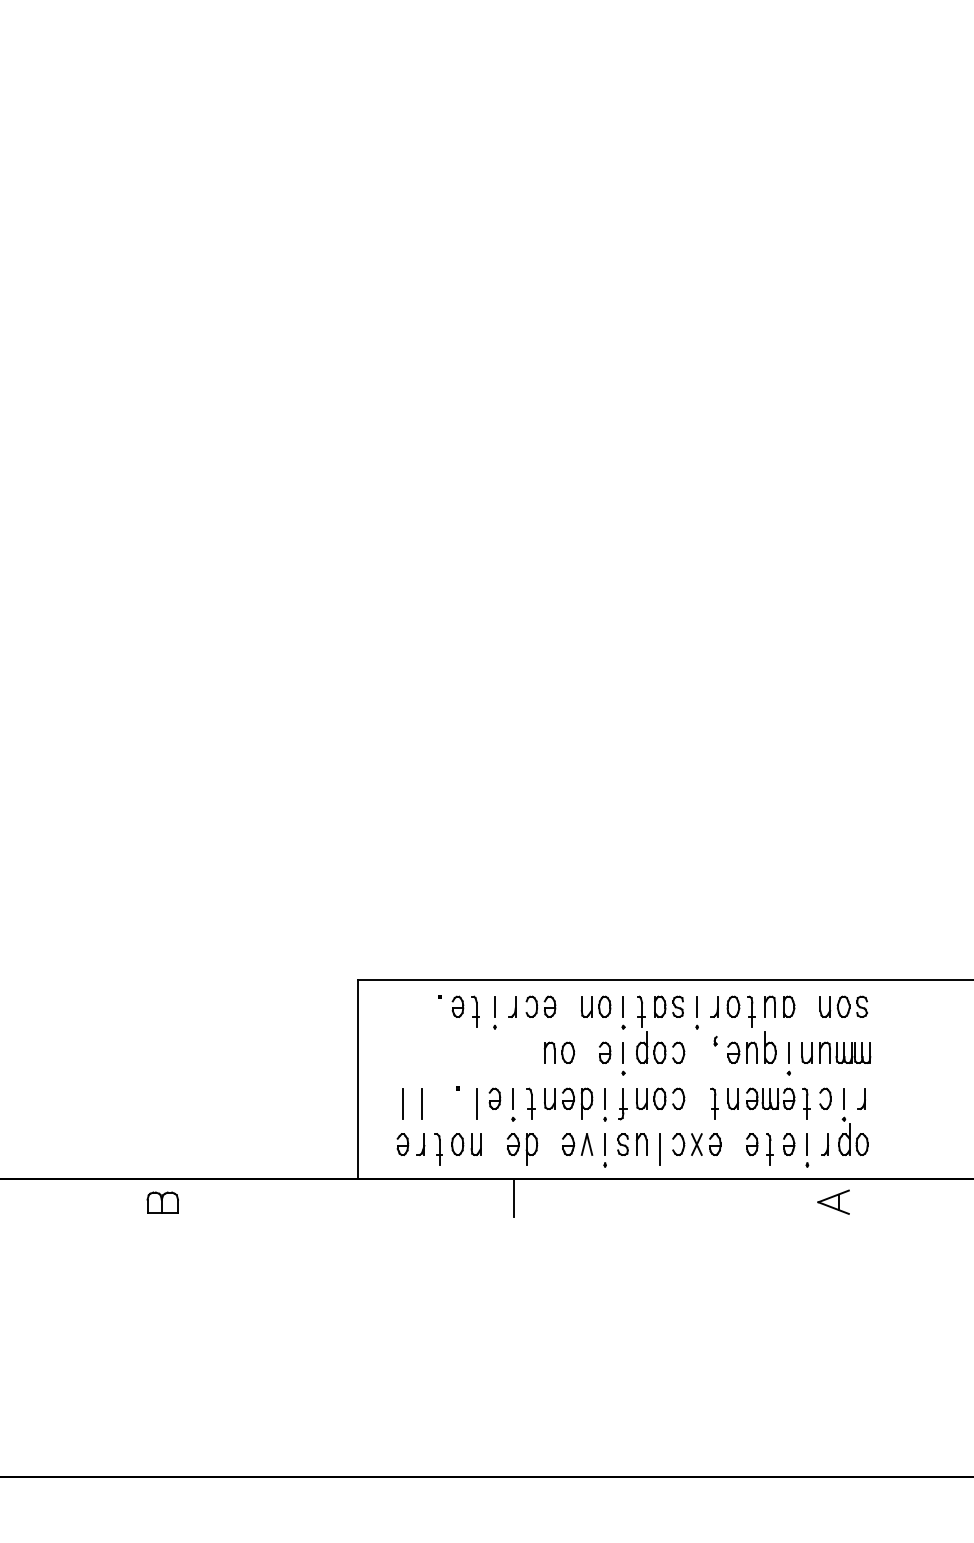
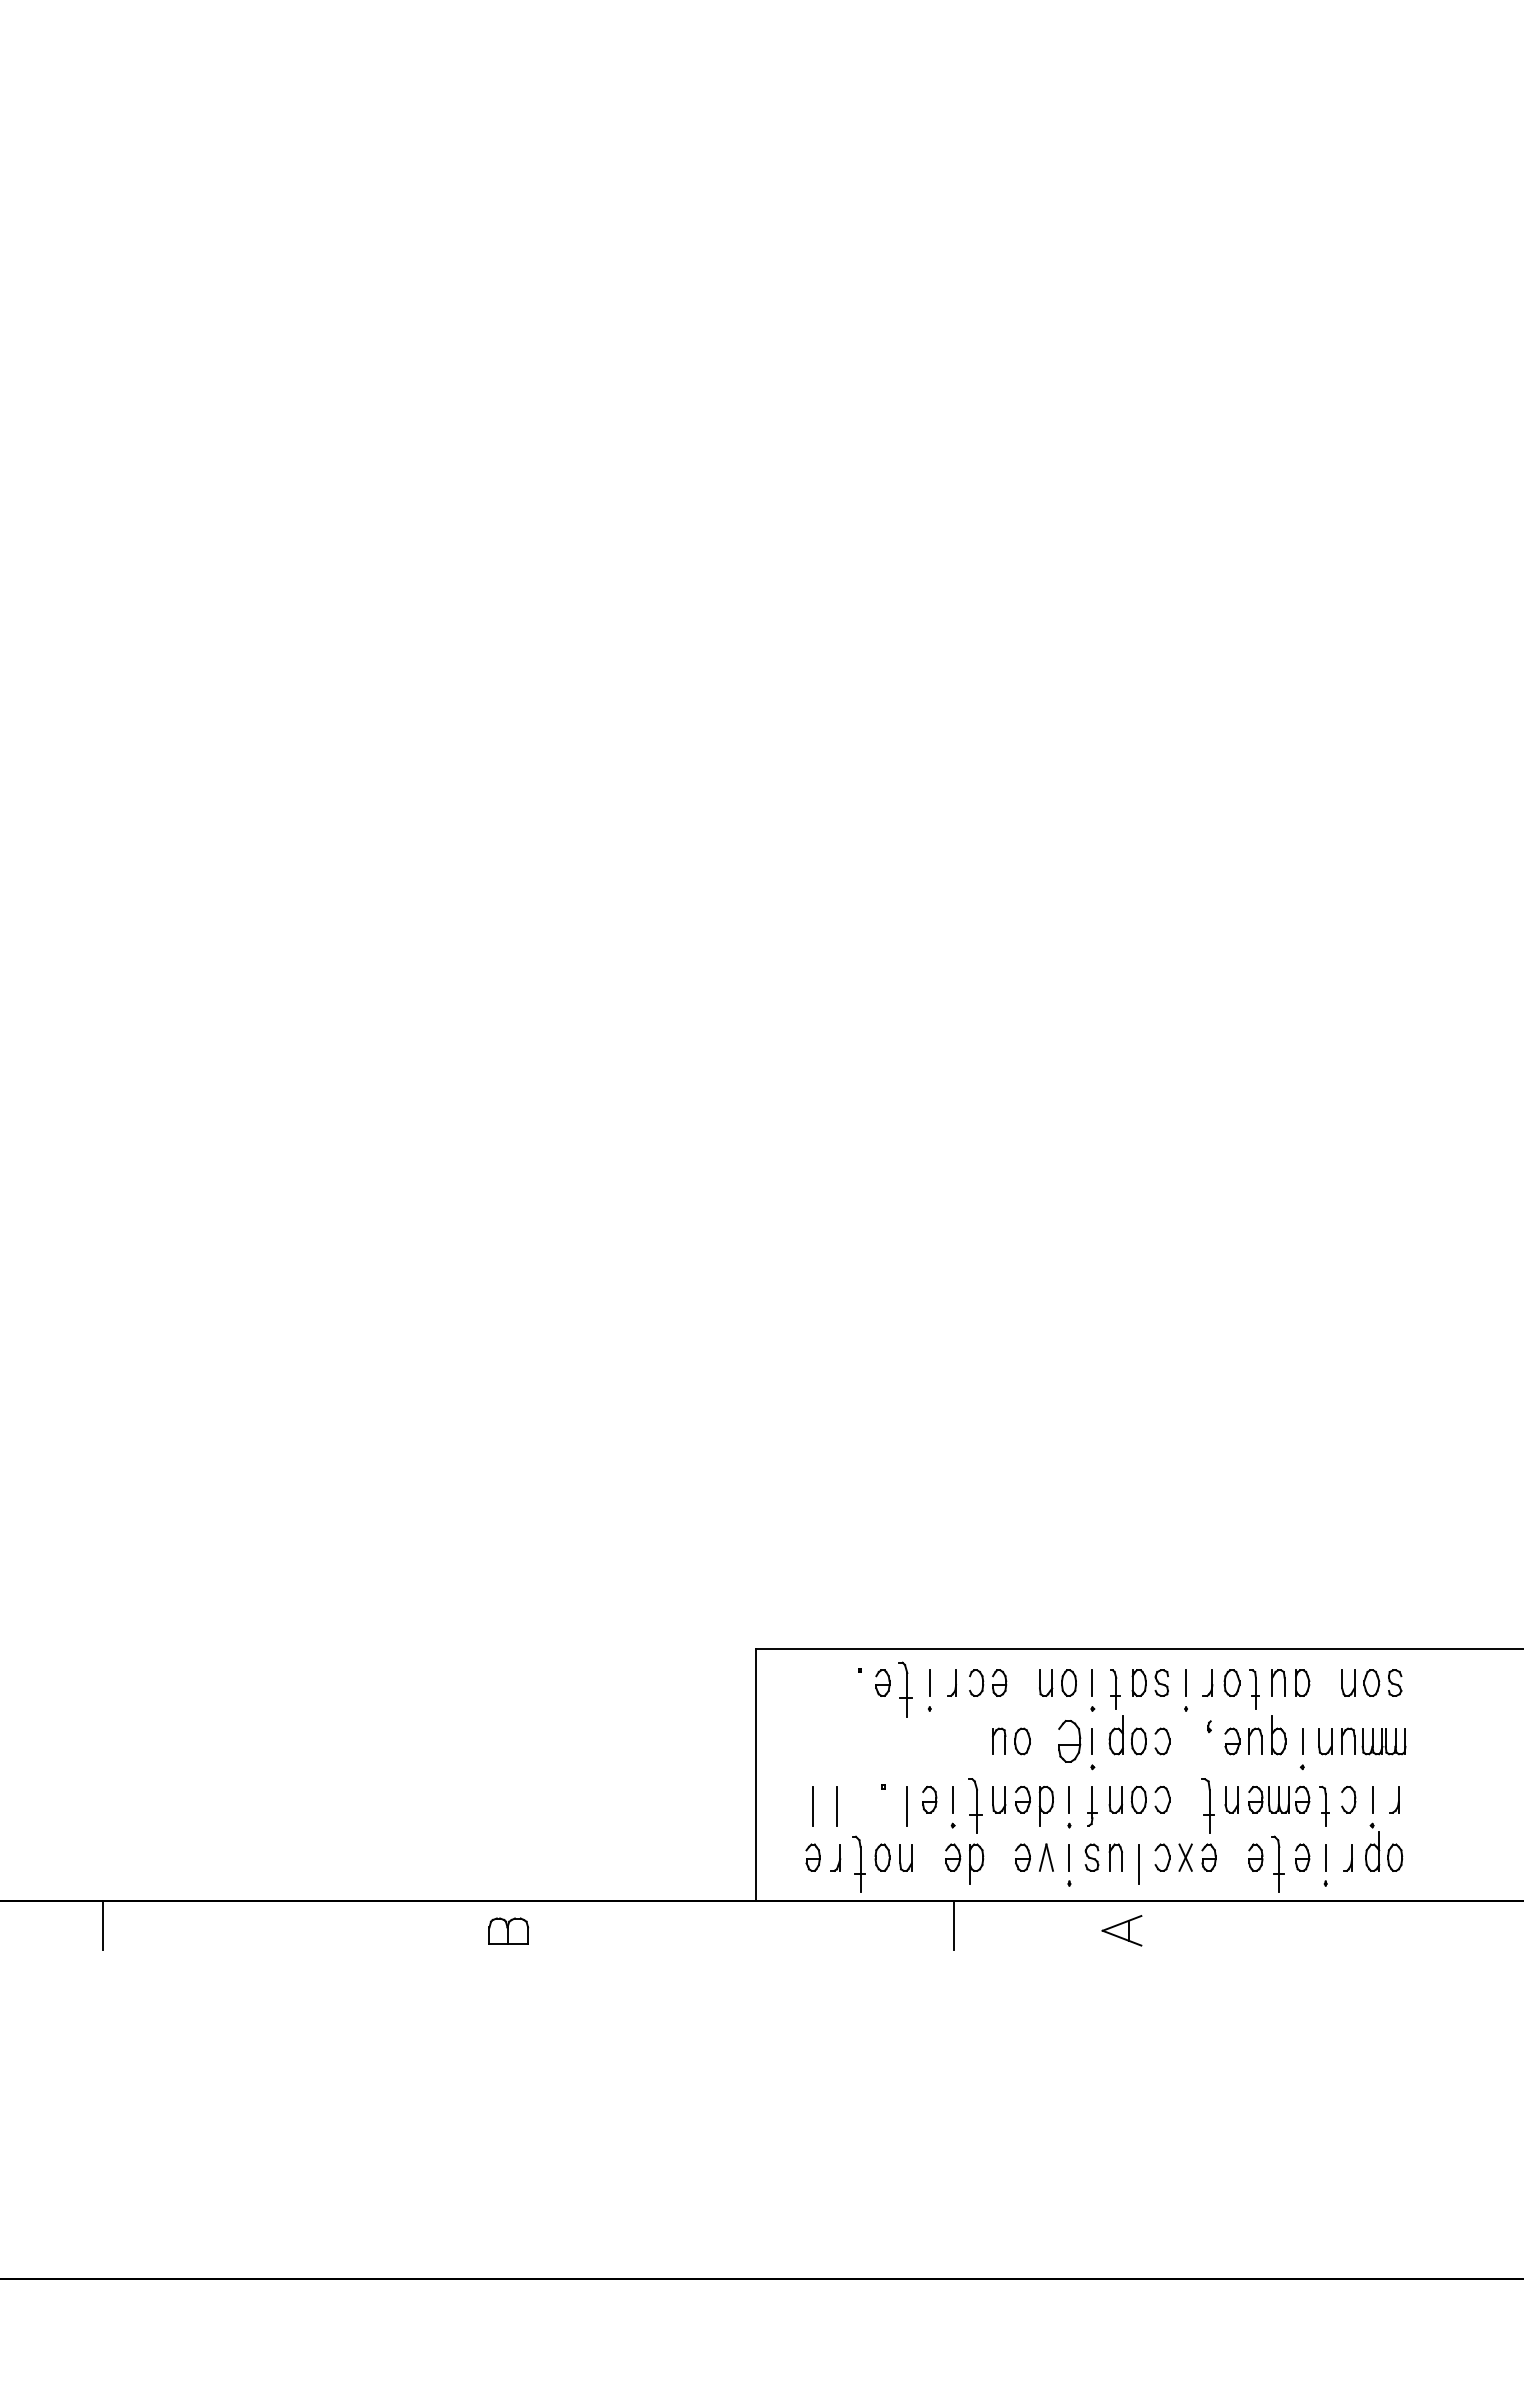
part: (475, 1011) -> (905, 1689), size x1.4
part: (604, 1052) -> (1068, 1741), size x1.6
part: (531, 1104) -> (975, 1806), size x1.4
part: (714, 1104) -> (1207, 1806), size x1.4
part: (438, 1149) -> (858, 1863), size x1.4
part: (769, 1149) -> (1277, 1863), size x1.4
part: (833, 1202) -> (1121, 1930), moved

